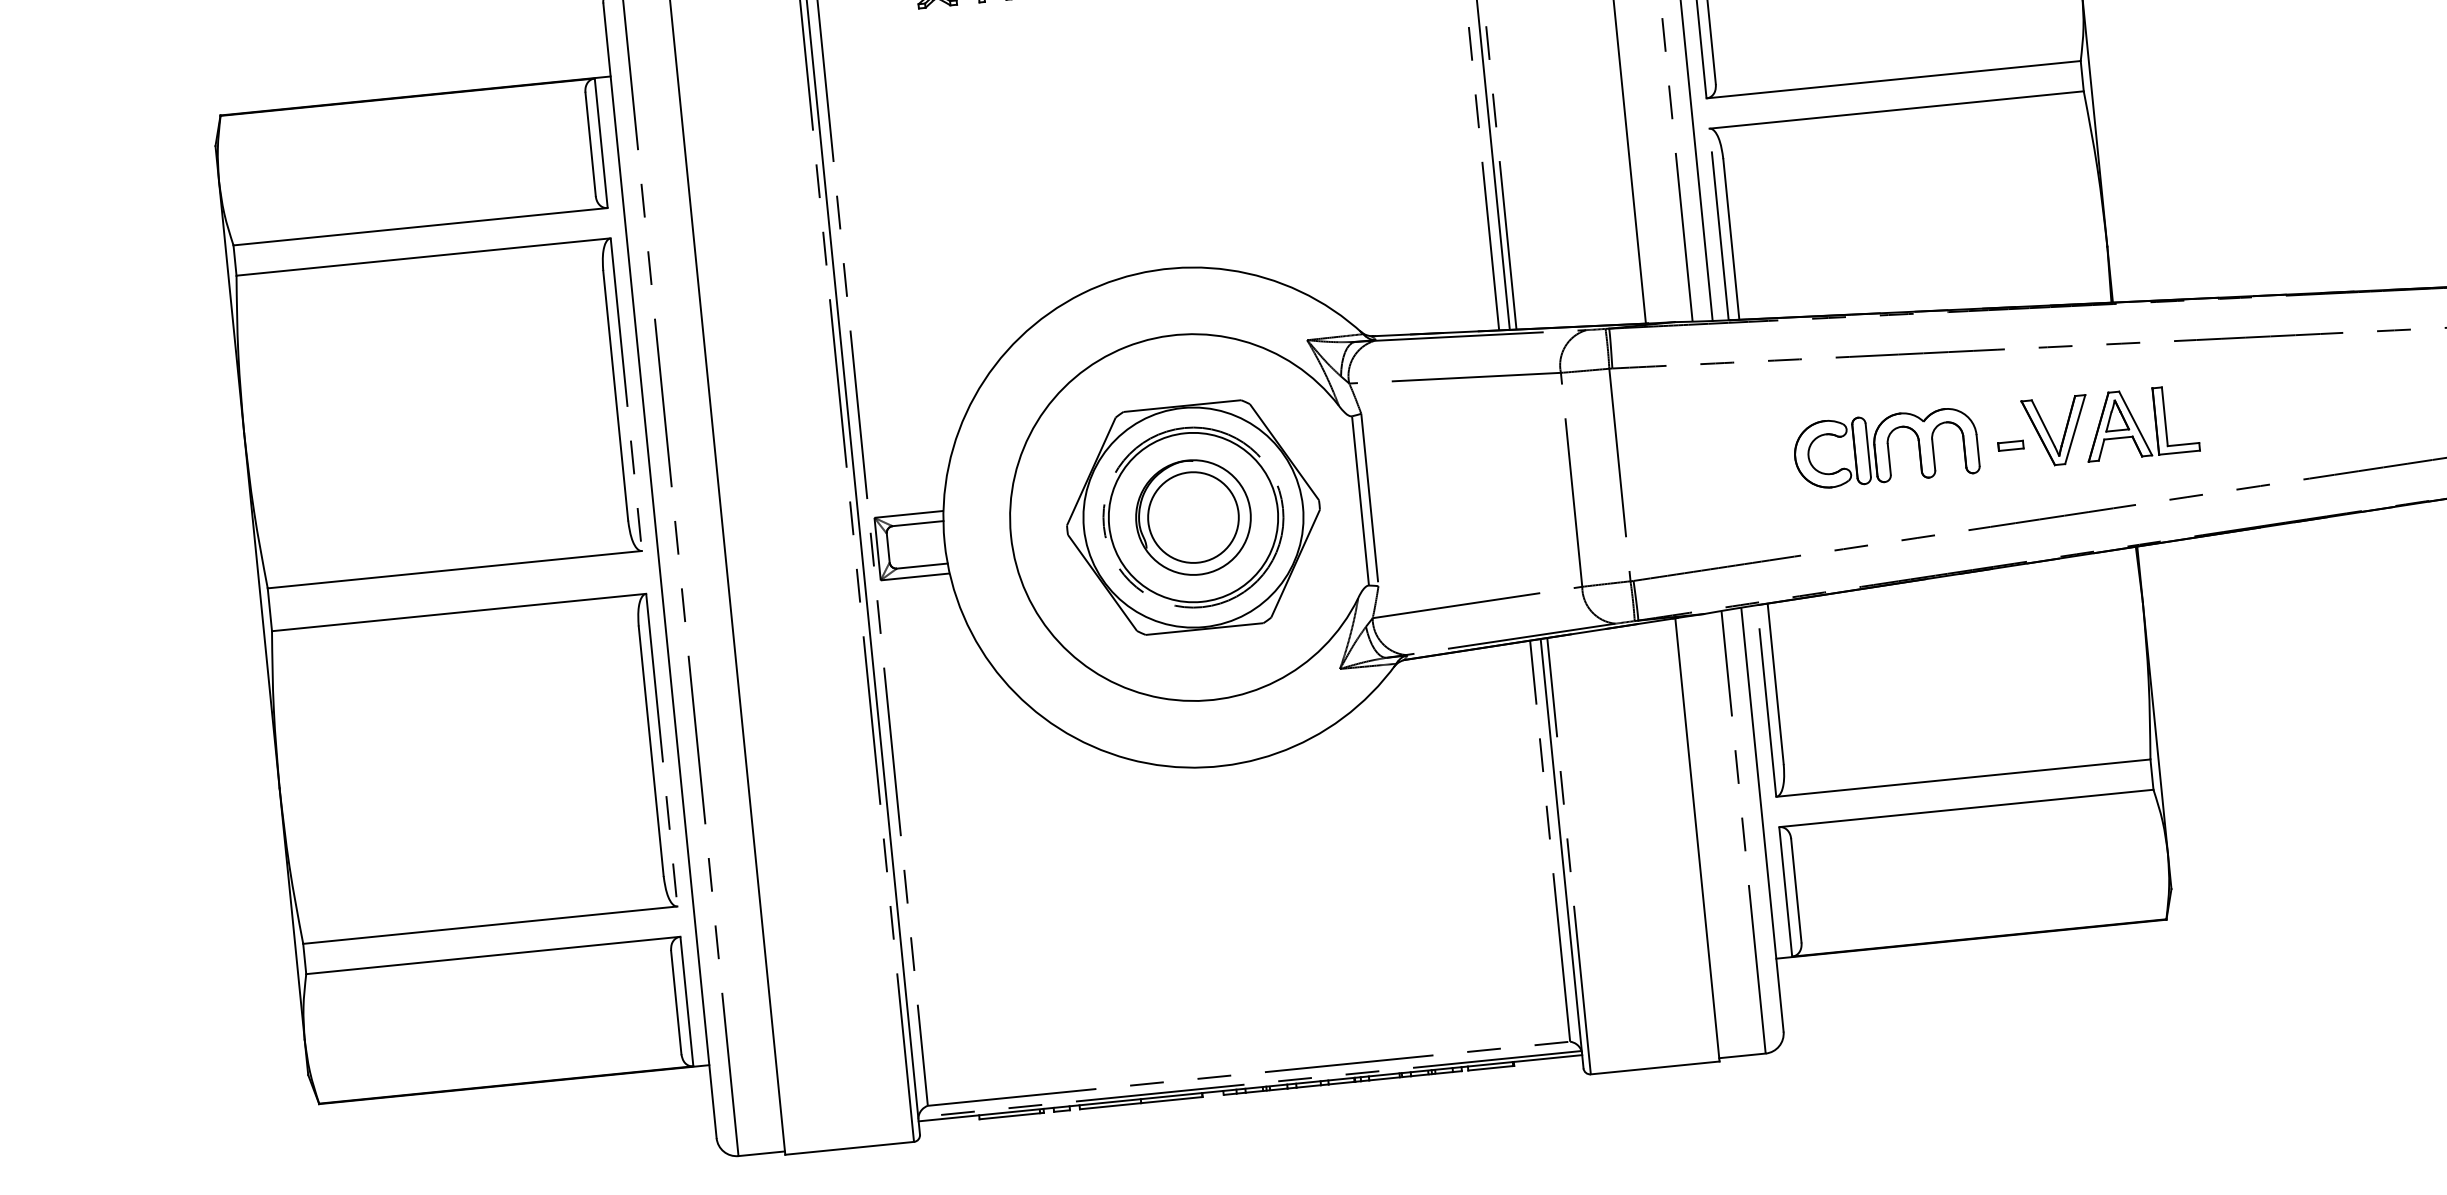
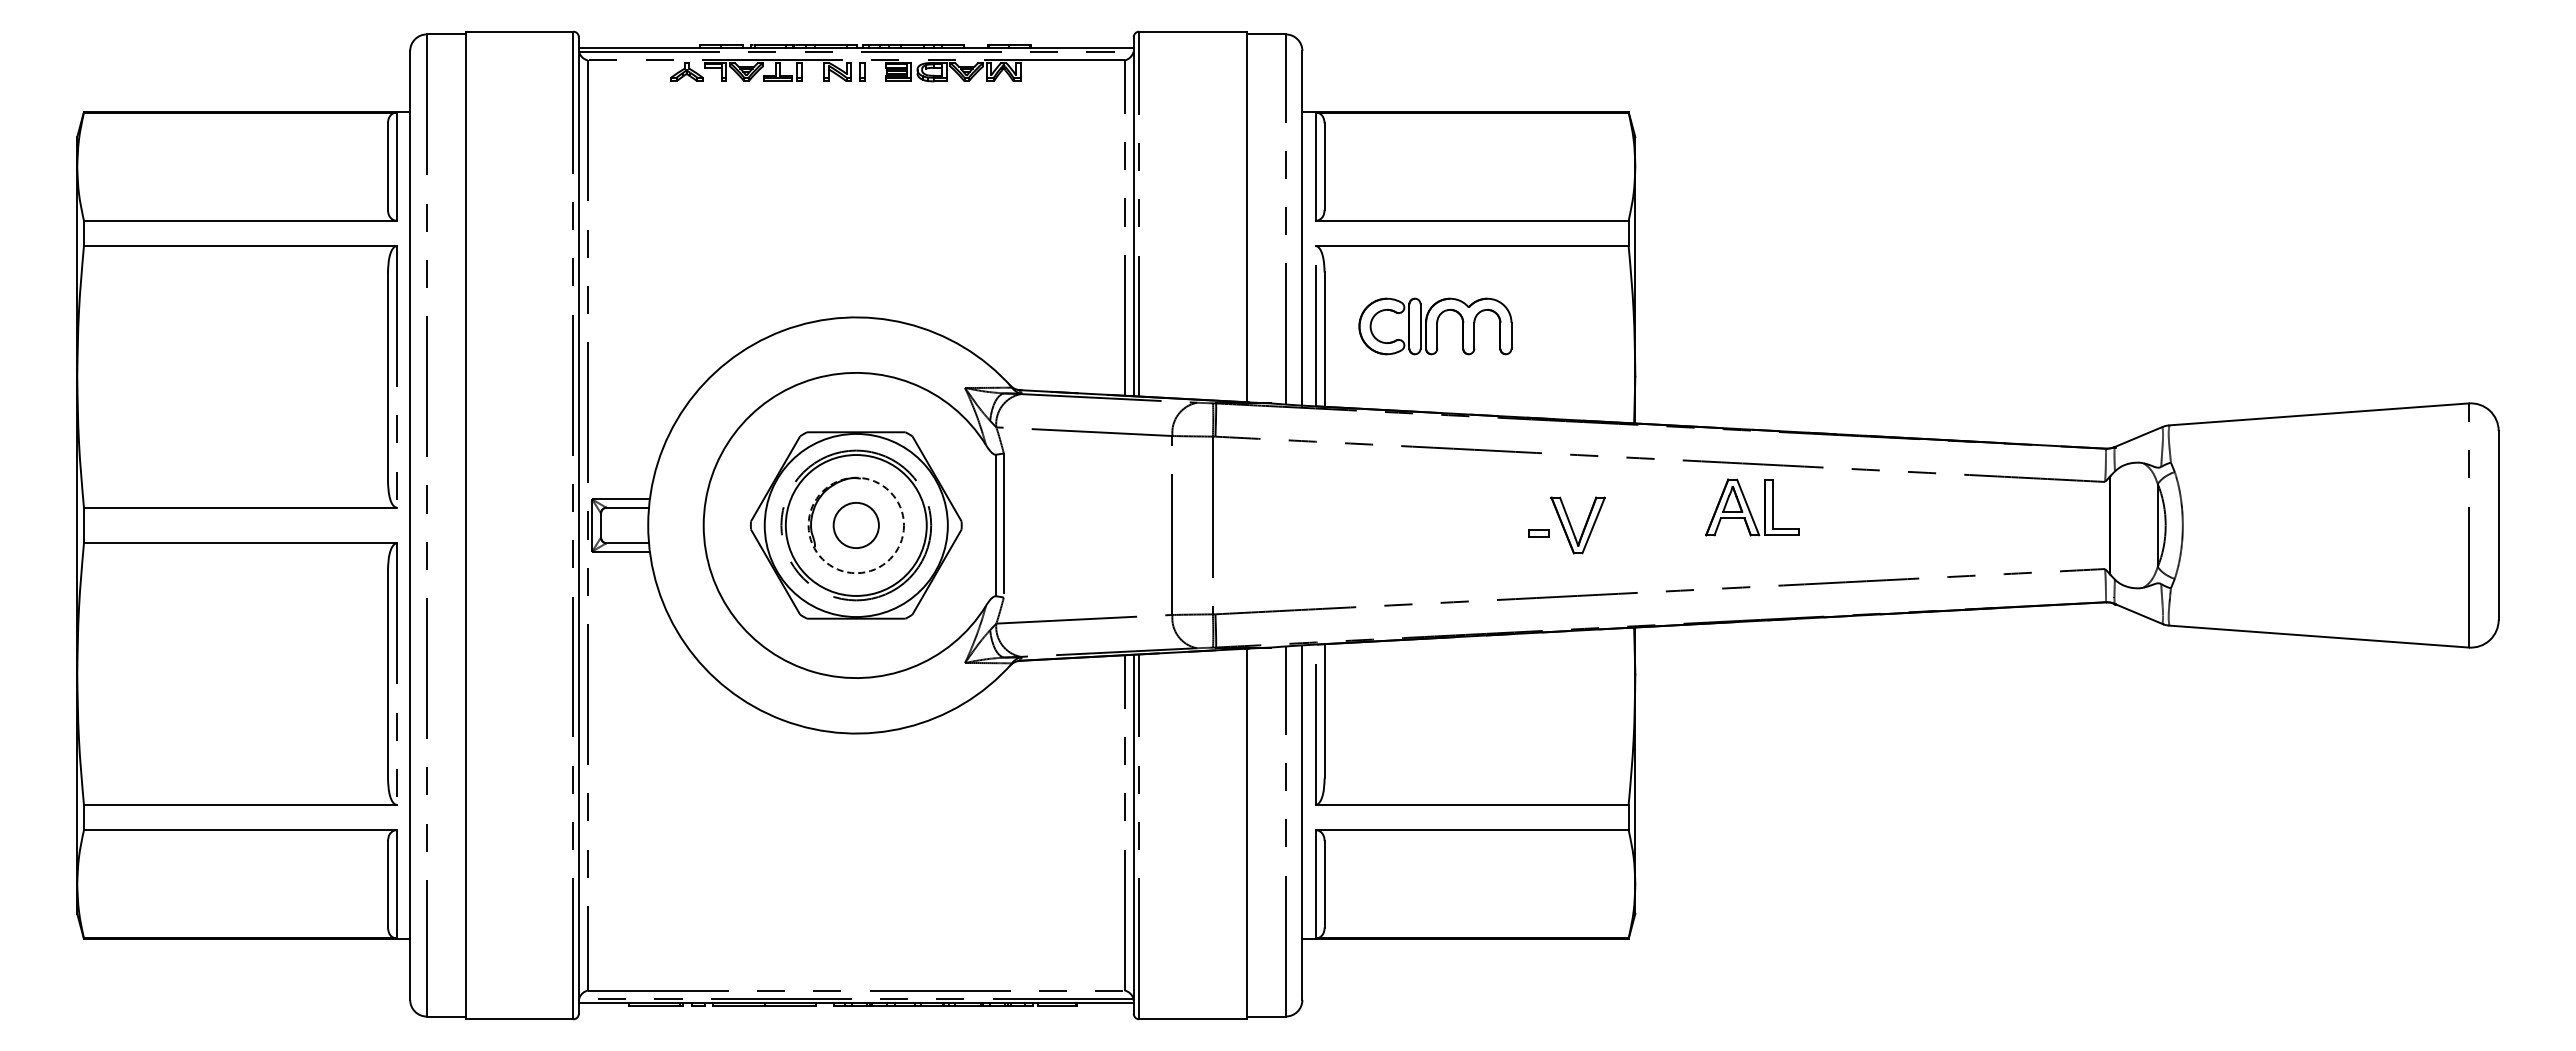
part: (2140, 423) -> (1752, 507), moved
part: (1886, 448) -> (1435, 326), moved
circle: (1193, 517) -> (856, 525), size x0.6
circle: (1193, 517) -> (856, 525), solid -> dashed

